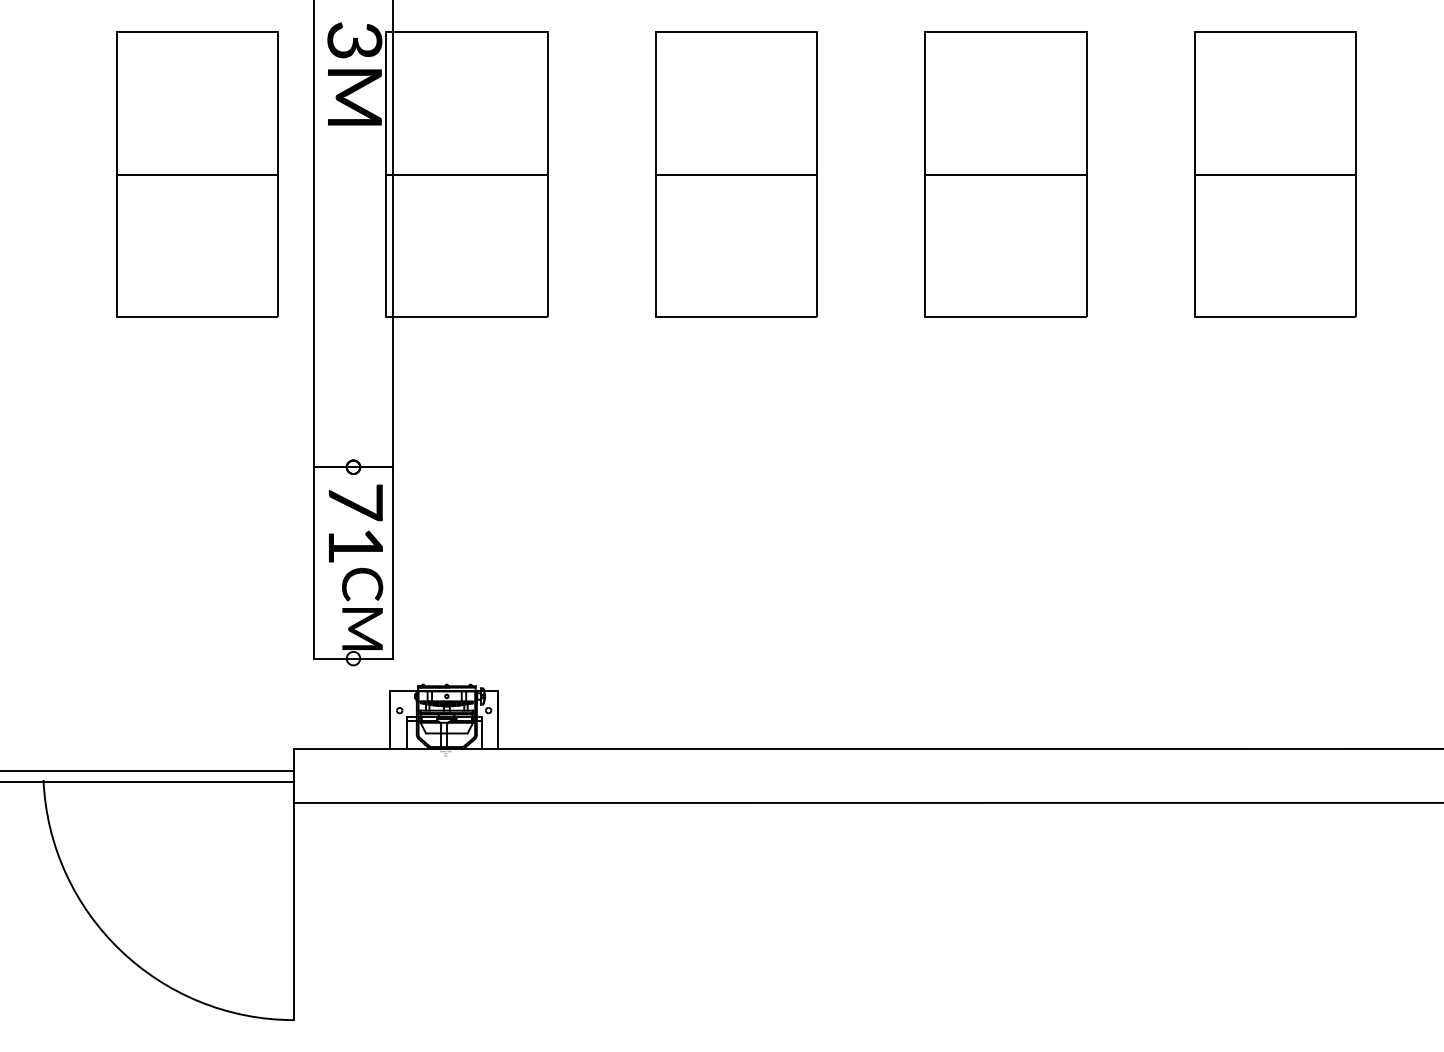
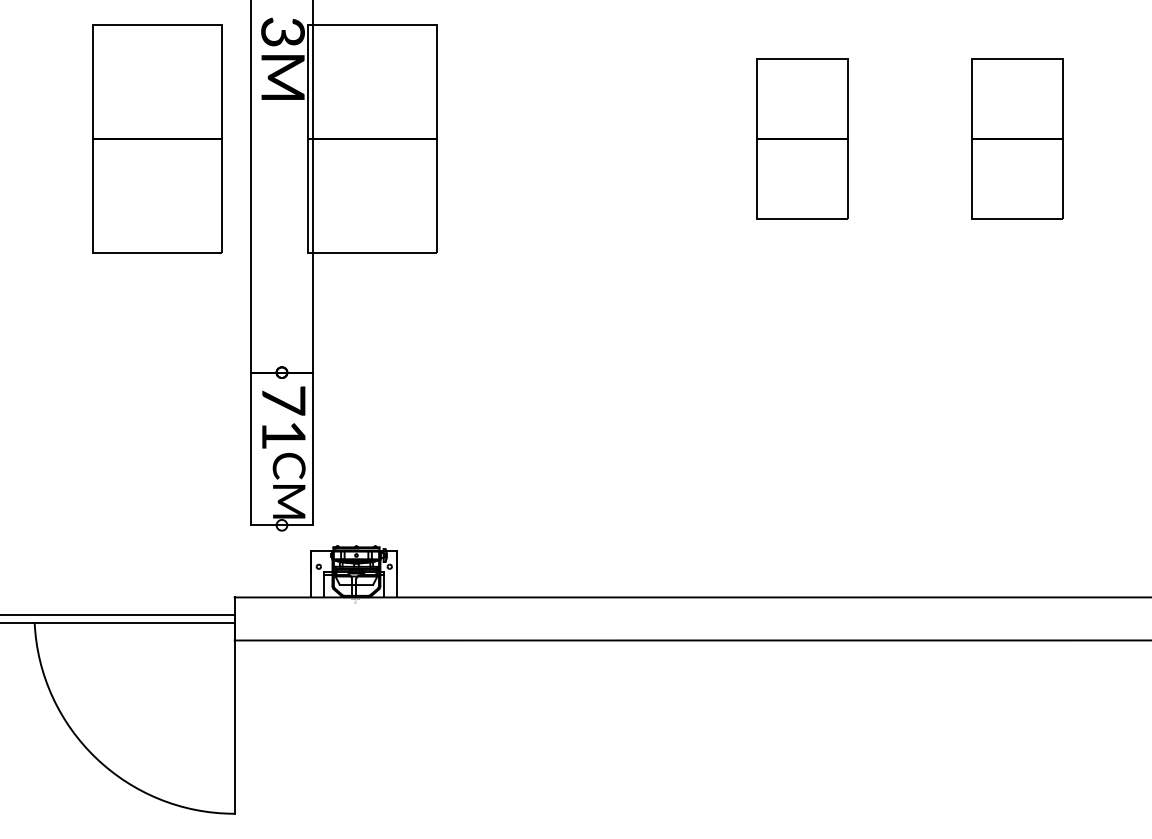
part: (736, 173) -> (587, 138), removed
part: (1005, 173) -> (802, 138), size x0.7
part: (1275, 173) -> (1017, 138), size x0.7

